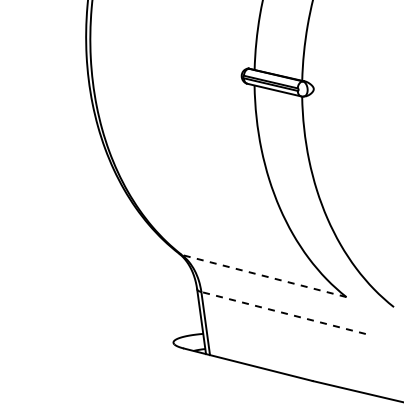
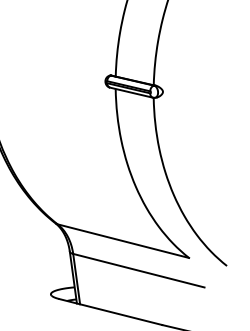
line: (264, 276) -> (123, 241), dashed -> solid
line: (283, 313) -> (138, 271), dashed -> solid

